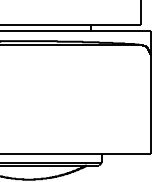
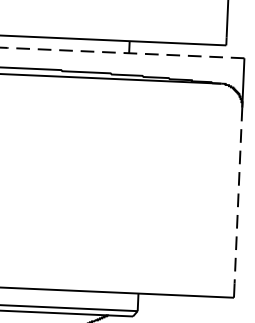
line: (89, 31) -> (125, 54), solid -> dashed
line: (150, 101) -> (238, 195), solid -> dashed

